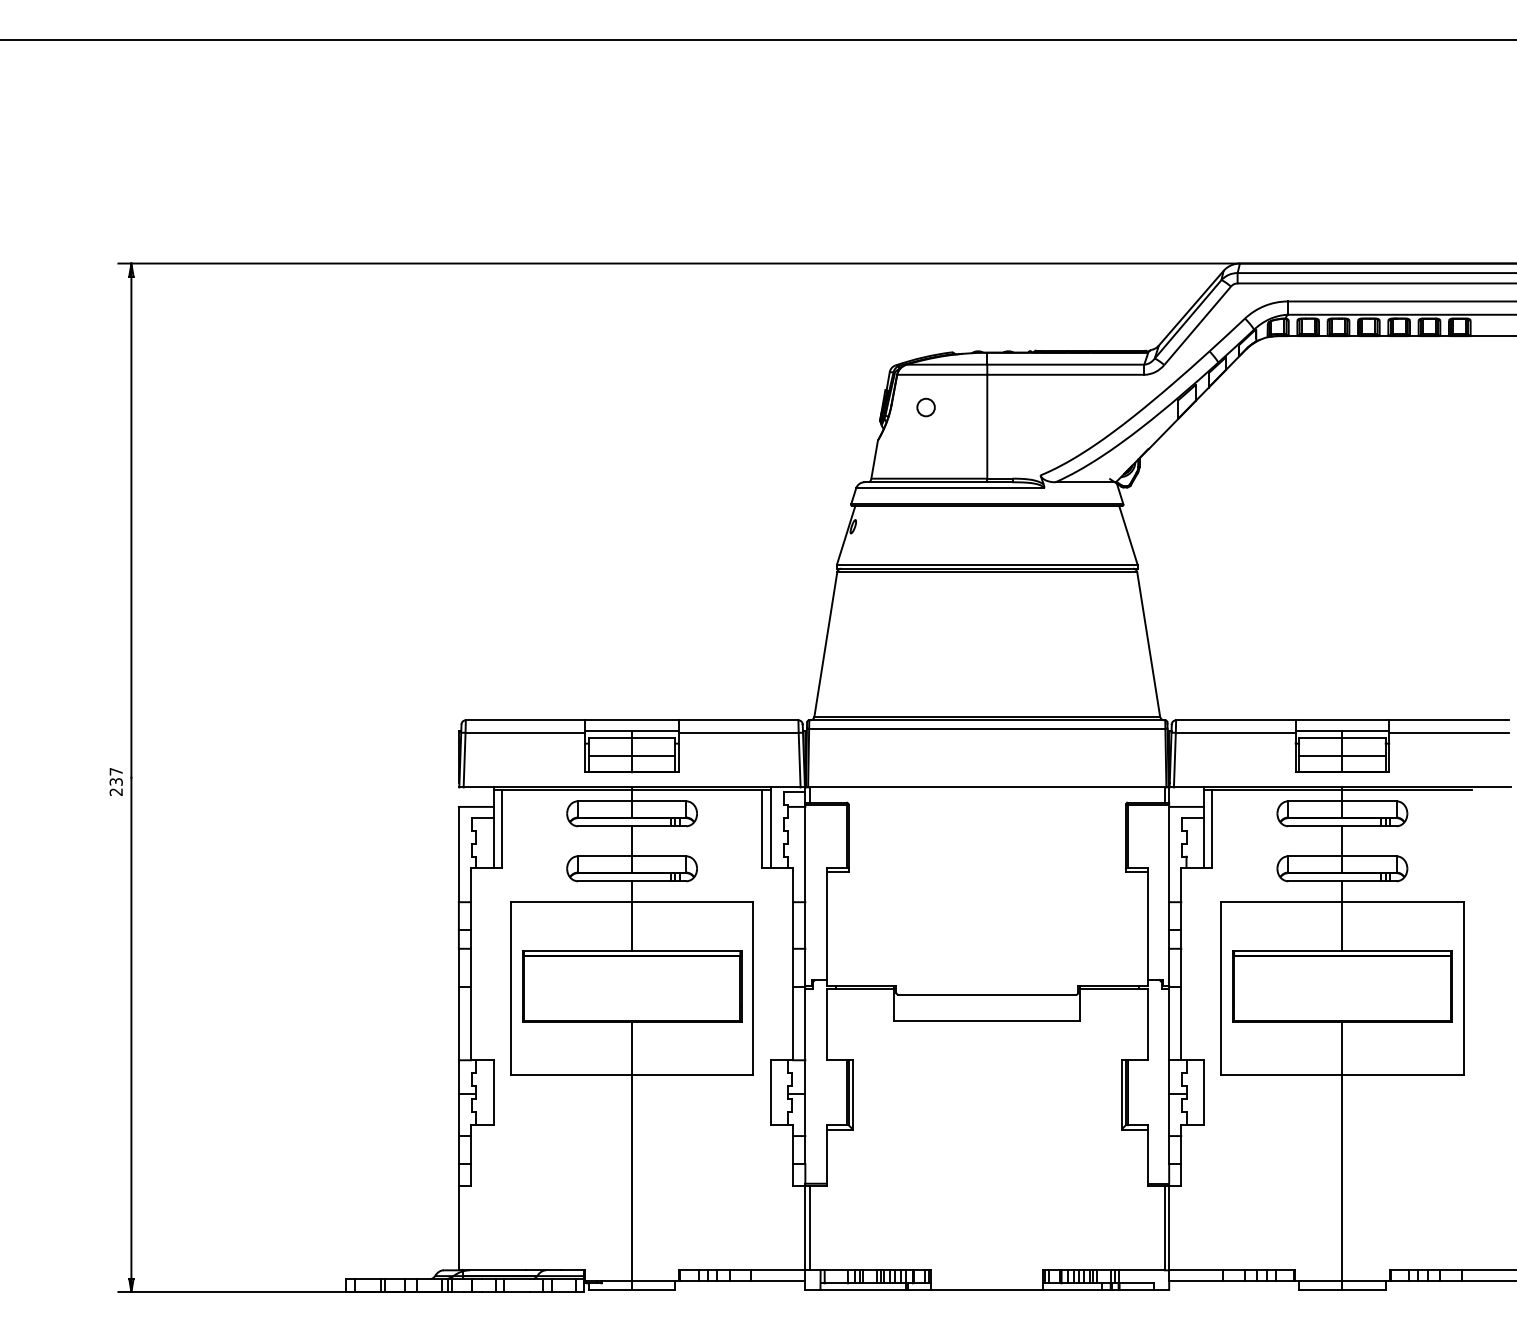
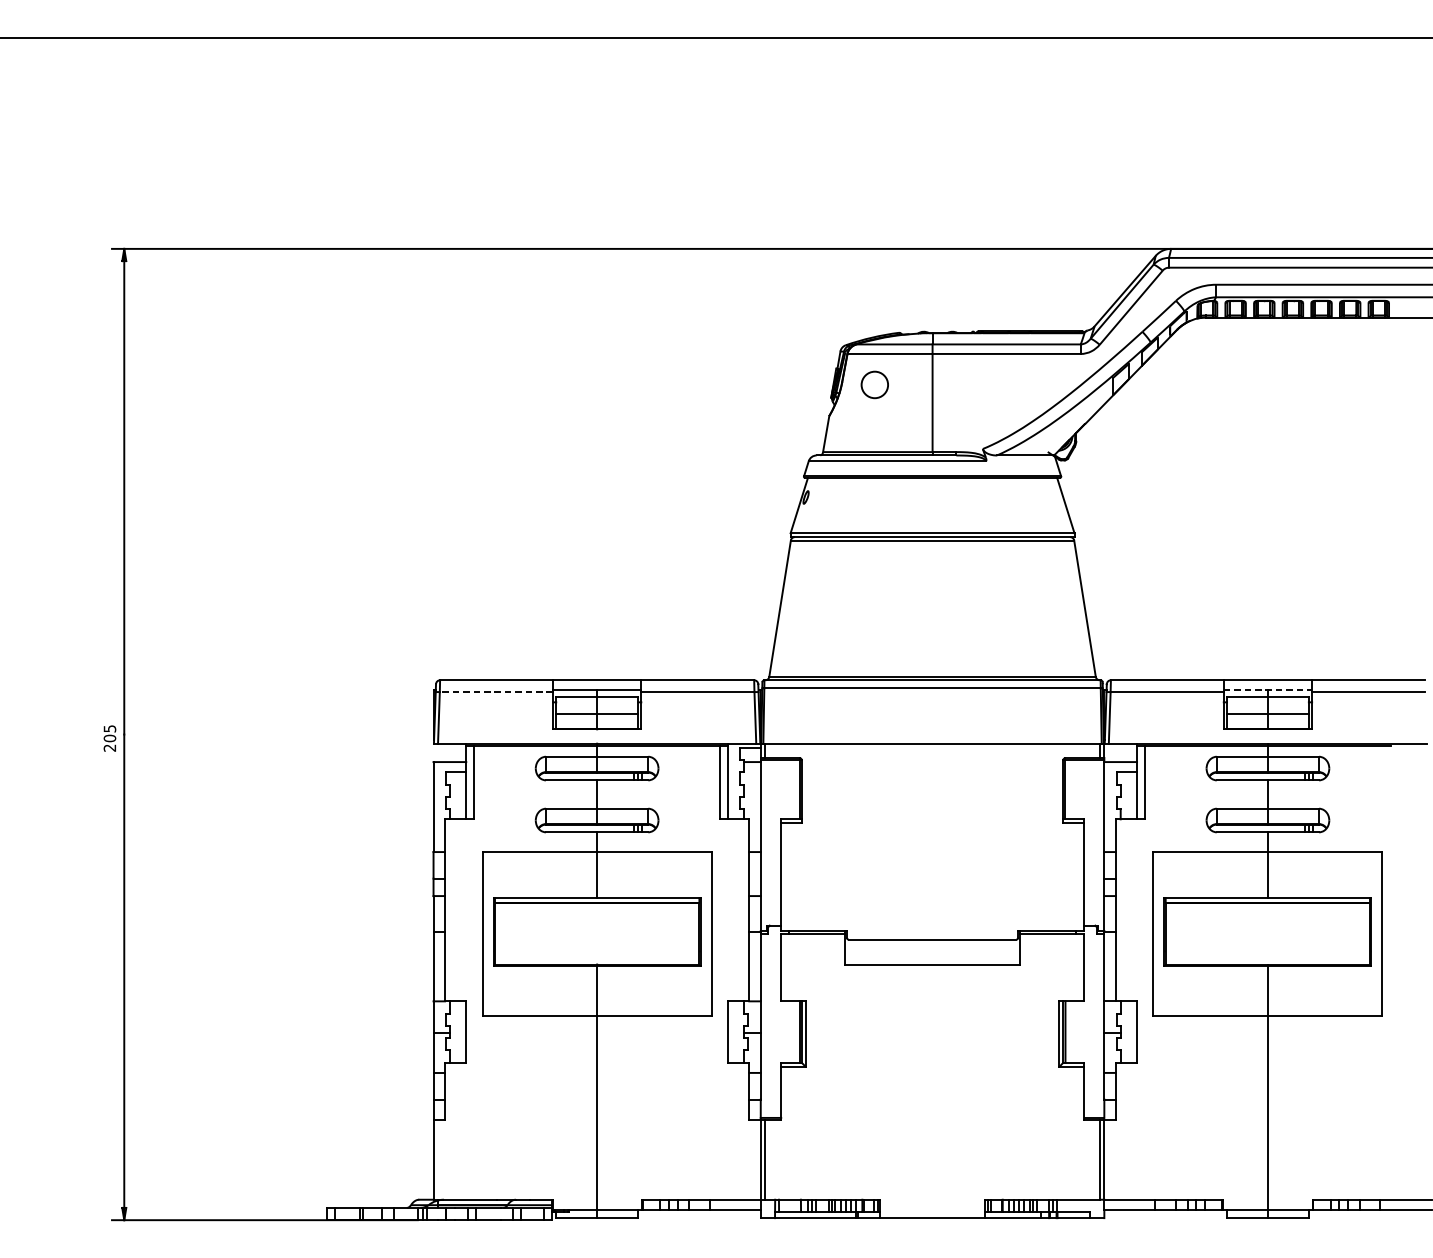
circle: (925, 407) -> (874, 384), size x1.6
line: (1342, 731) -> (1268, 690), solid -> dashed
line: (525, 732) -> (496, 691), solid -> dashed
text: (115, 776) -> (109, 733), 237 -> 205

